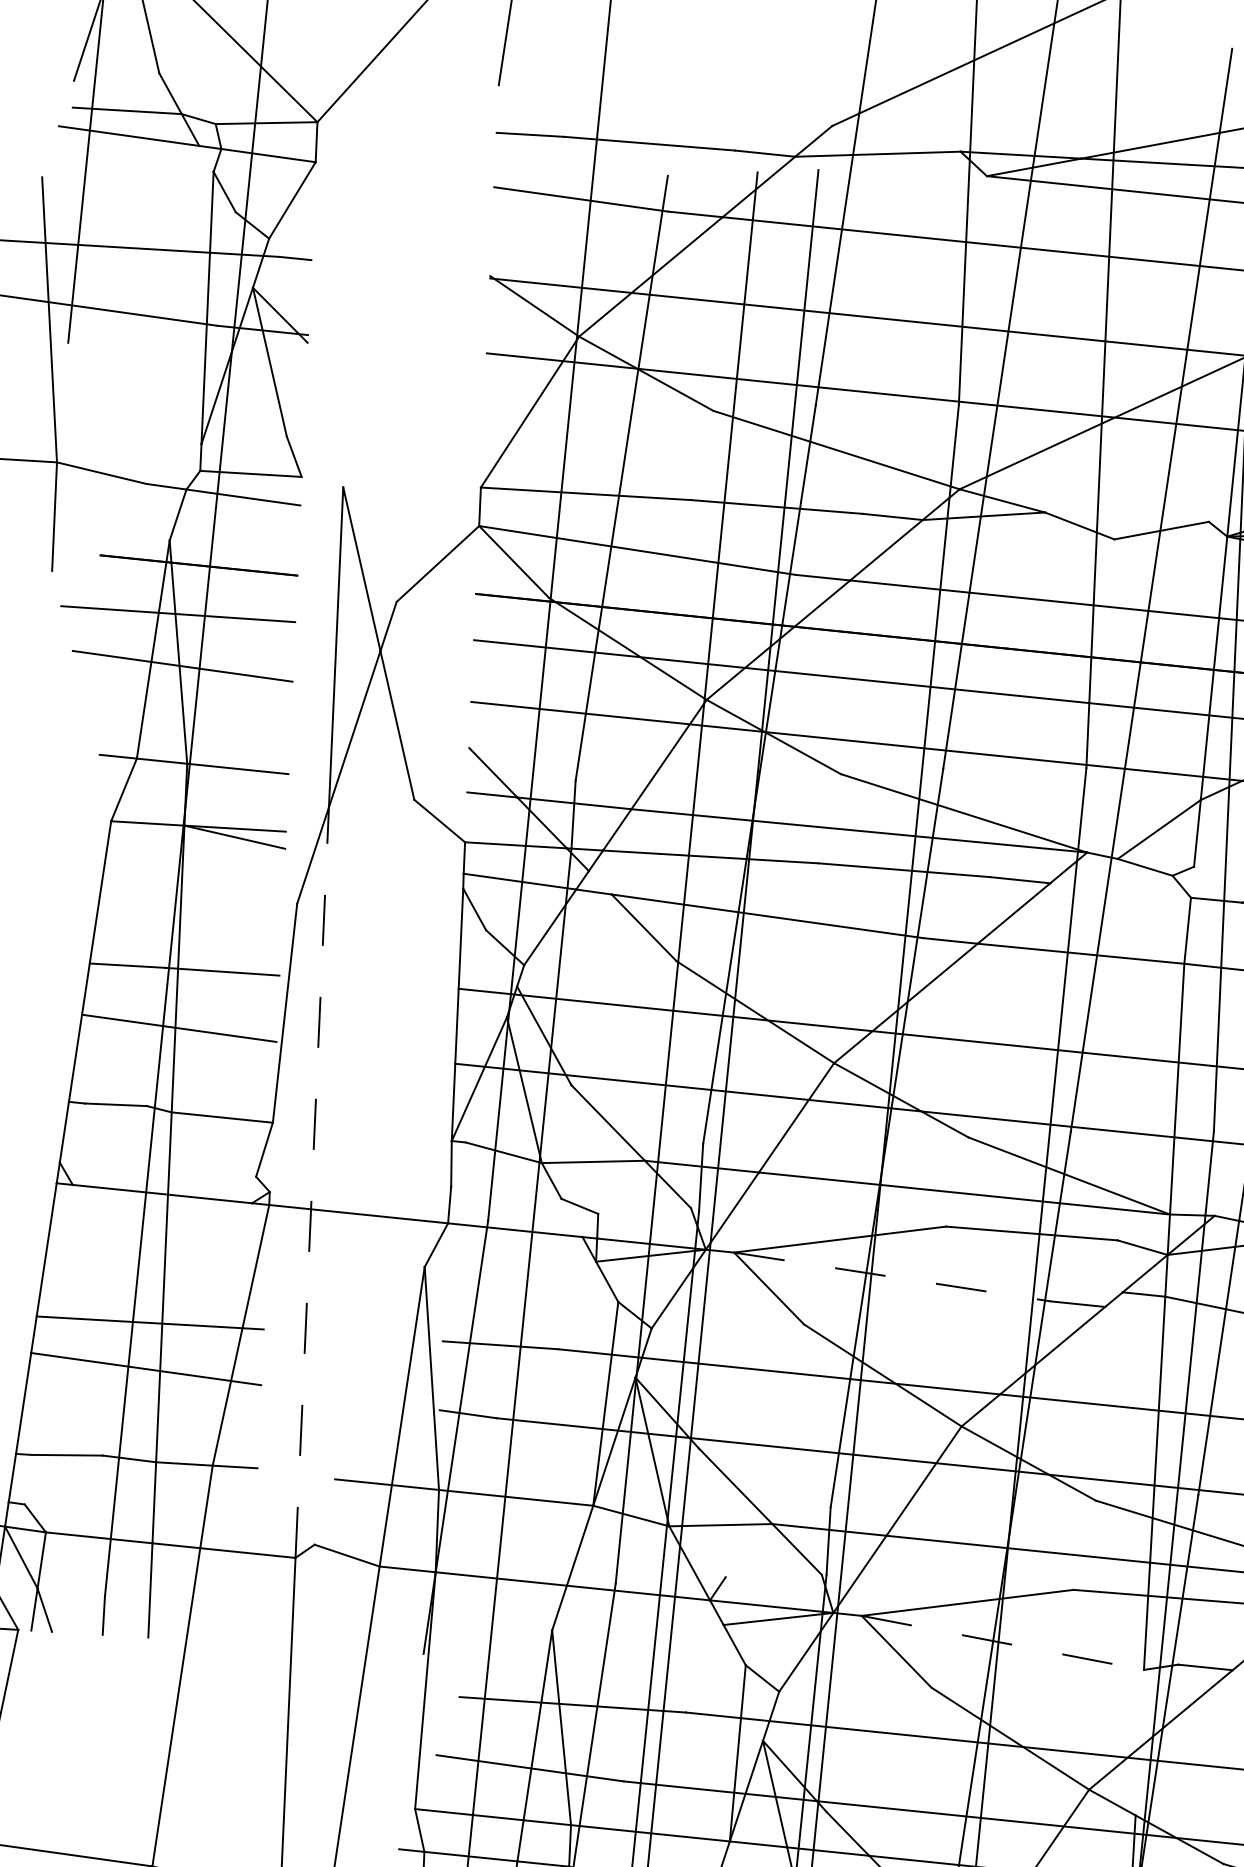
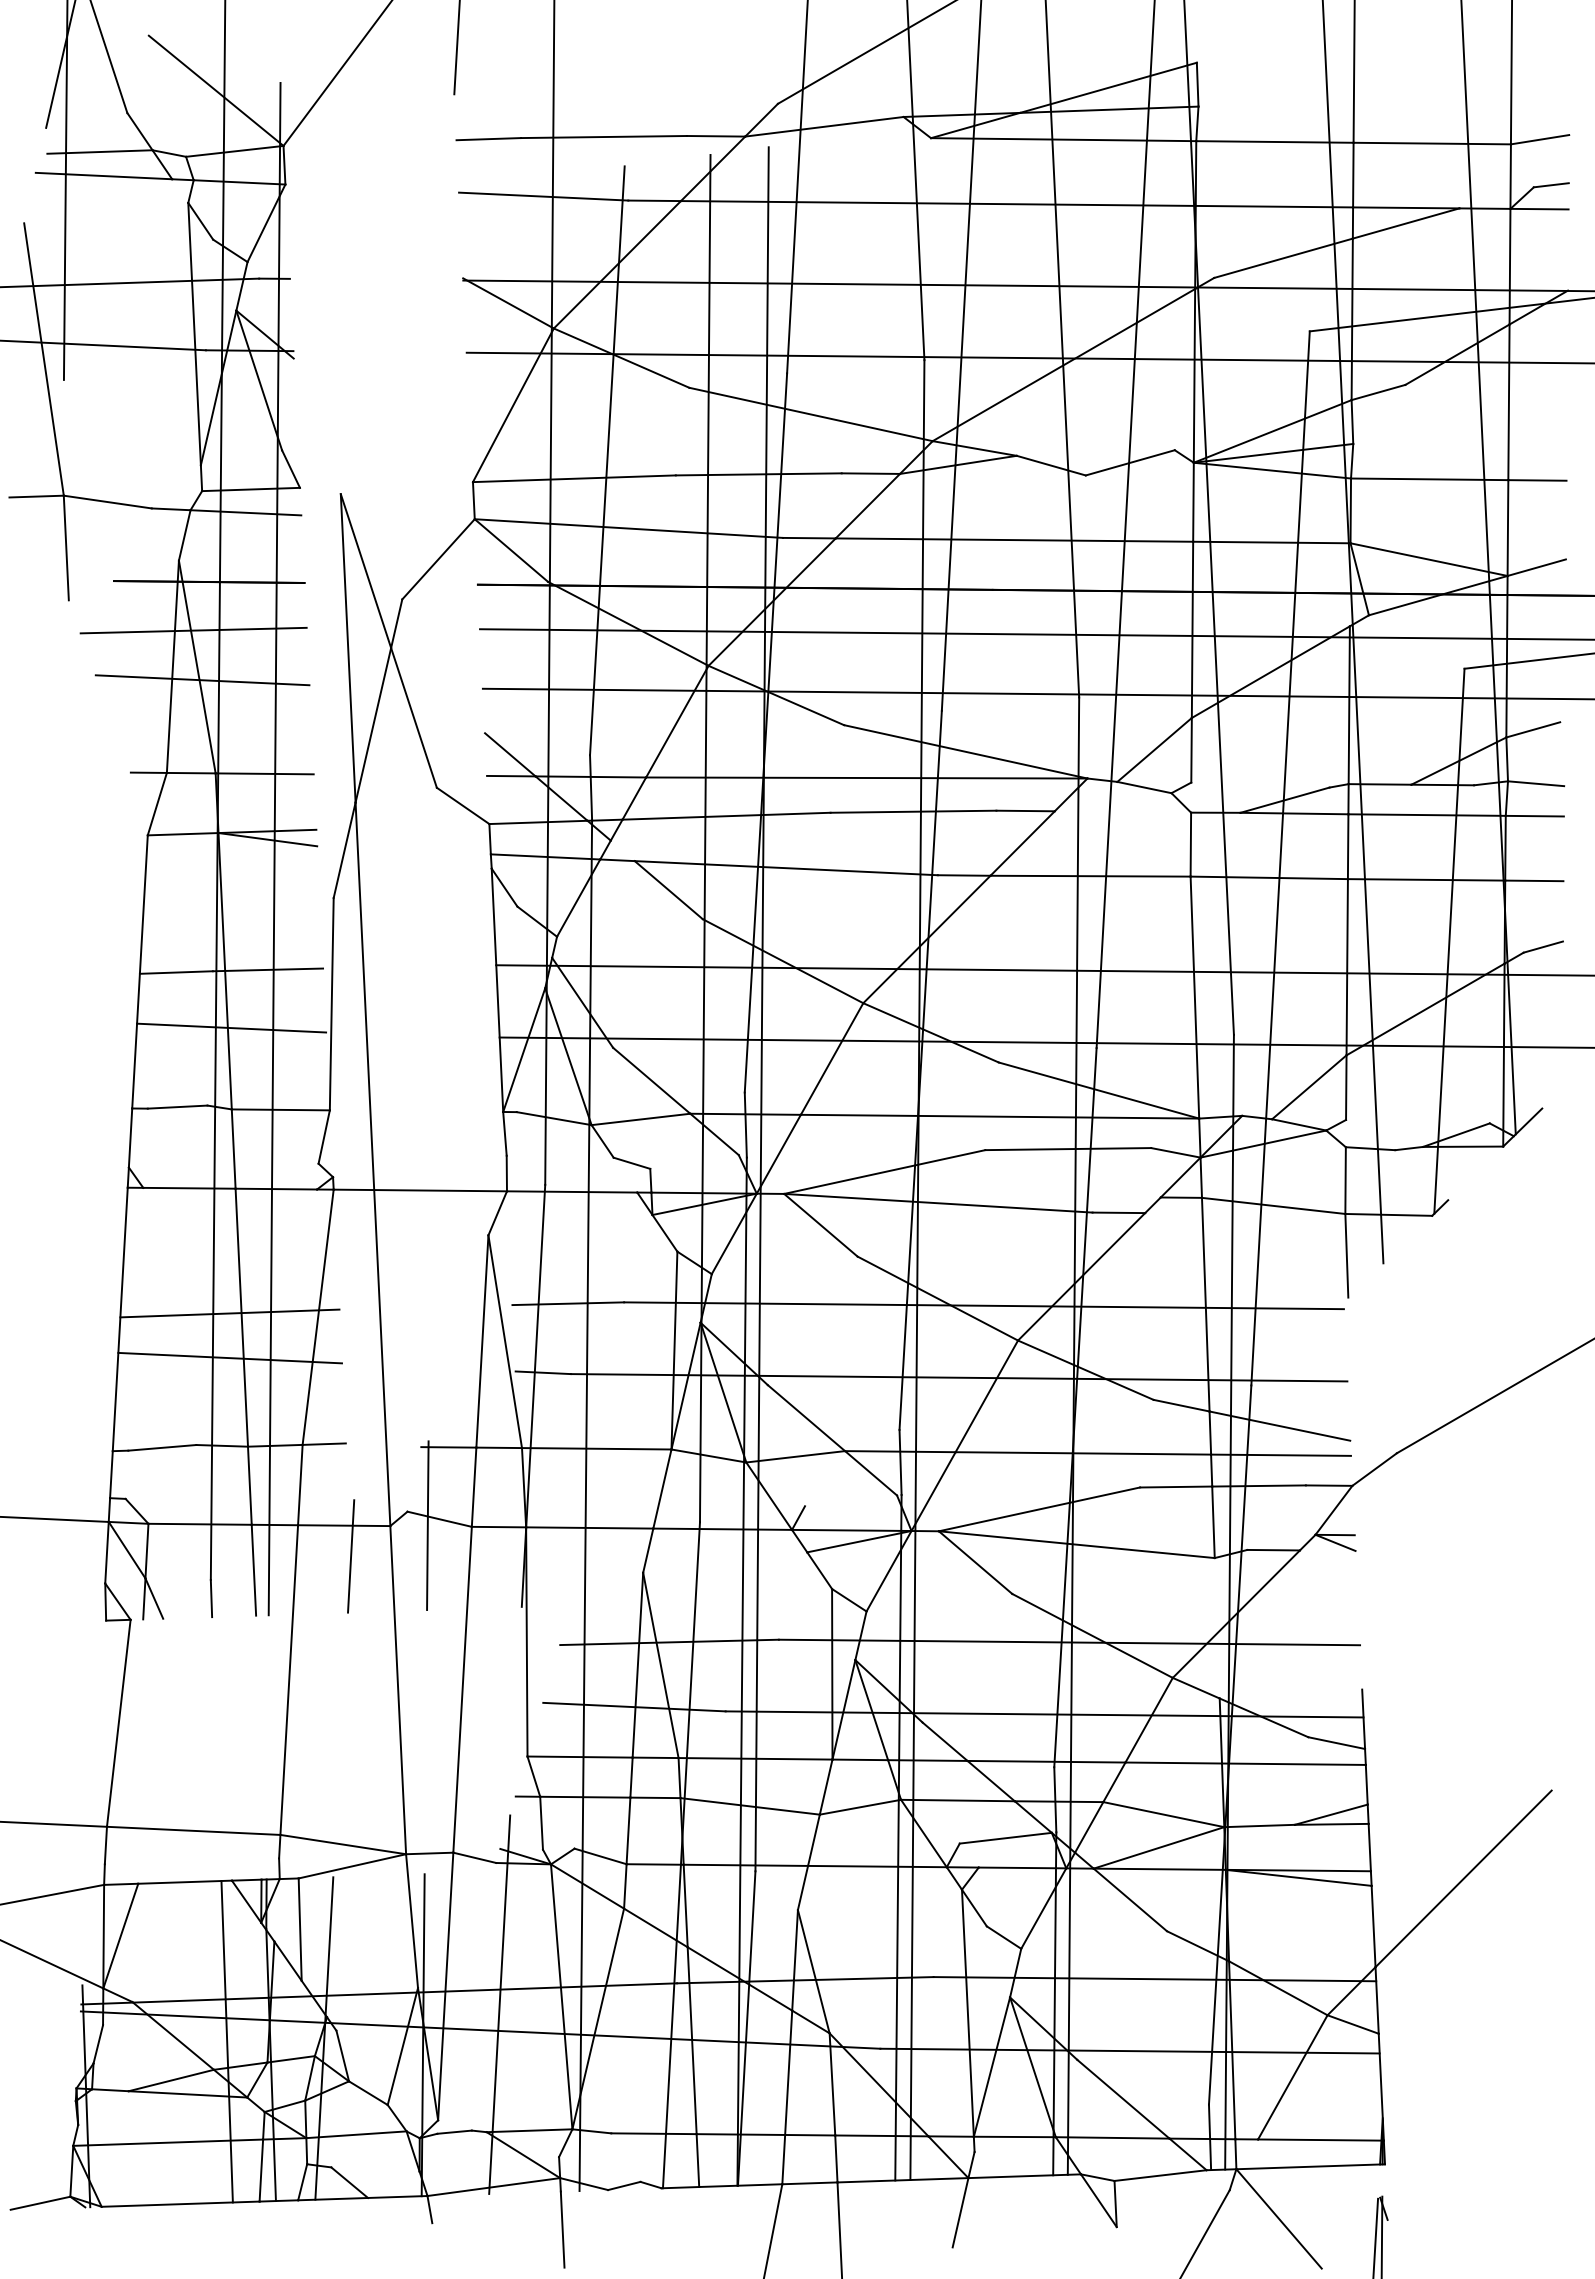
line: (240, 846) -> (274, 848), added
line: (311, 1181) -> (372, 1163), dashed -> solid
line: (892, 1277) -> (938, 1203), dashed -> solid
line: (333, 1560) -> (427, 1525), added
line: (252, 1585) -> (351, 1556), added
line: (1002, 1642) -> (1076, 1544), dashed -> solid

